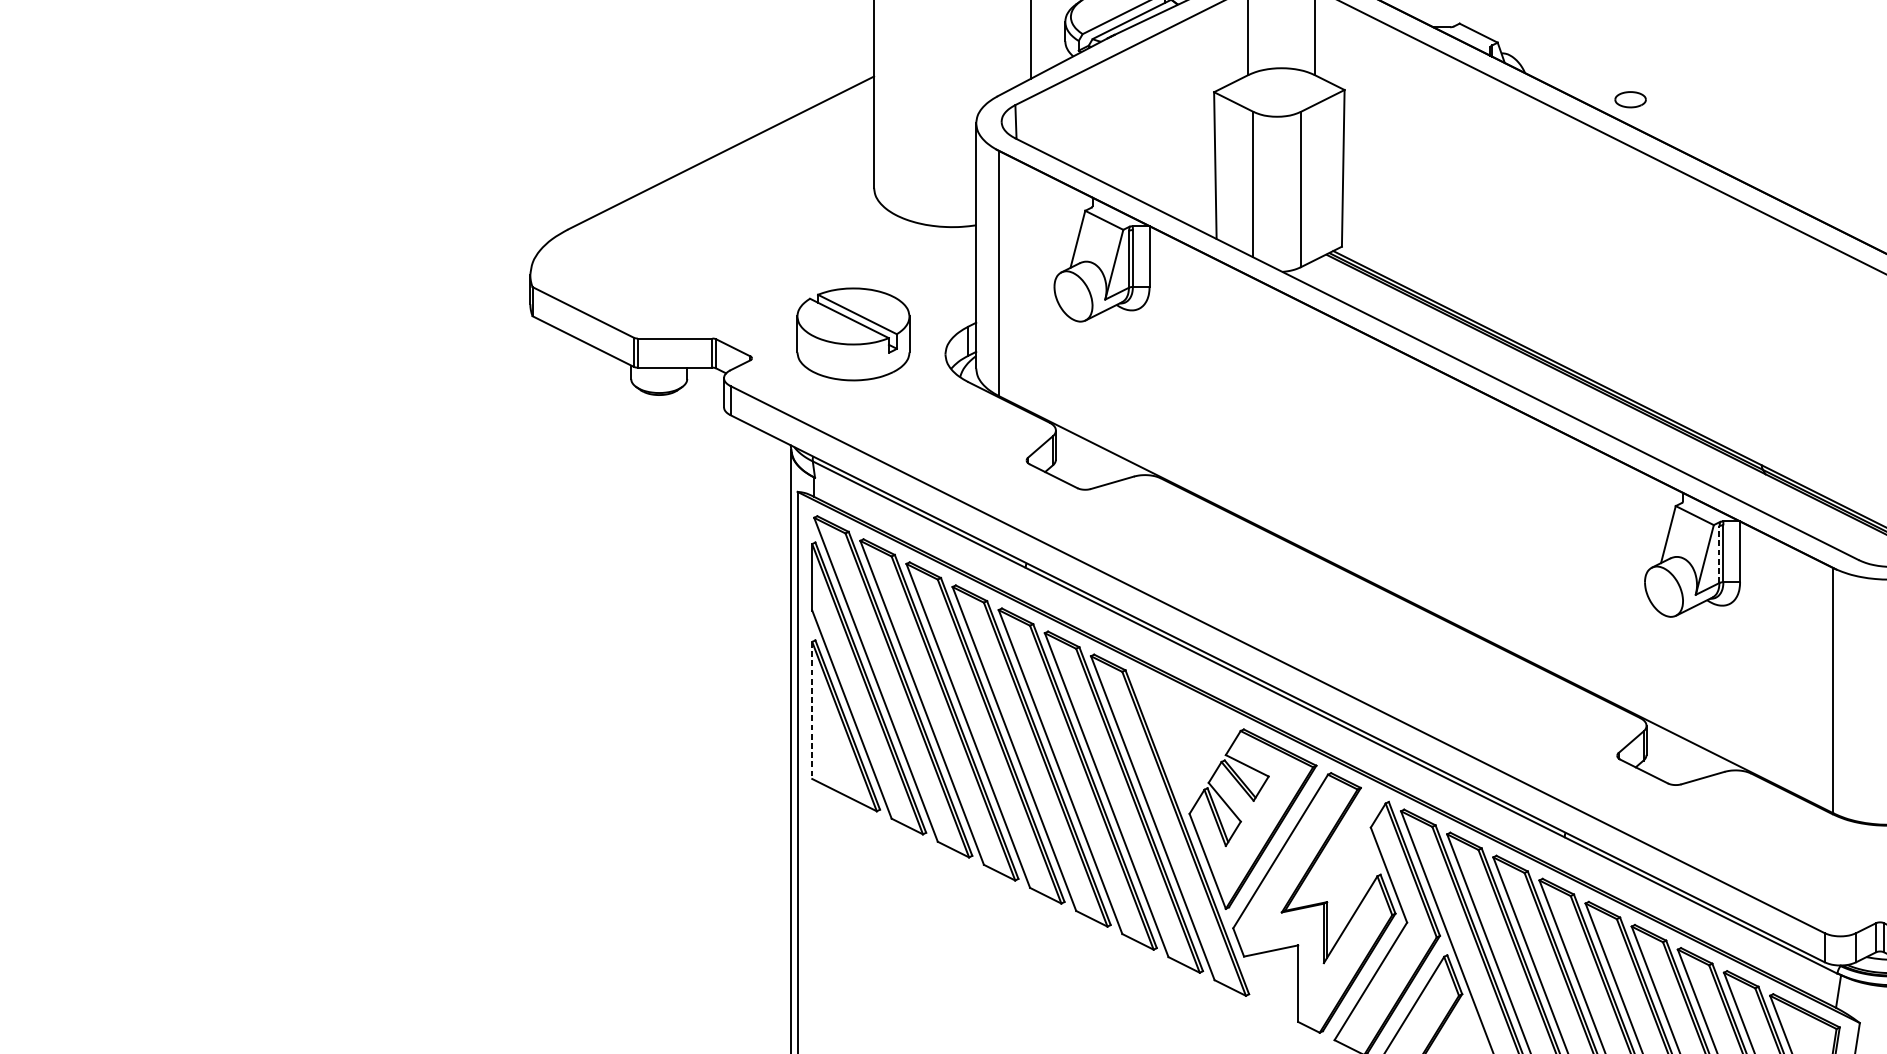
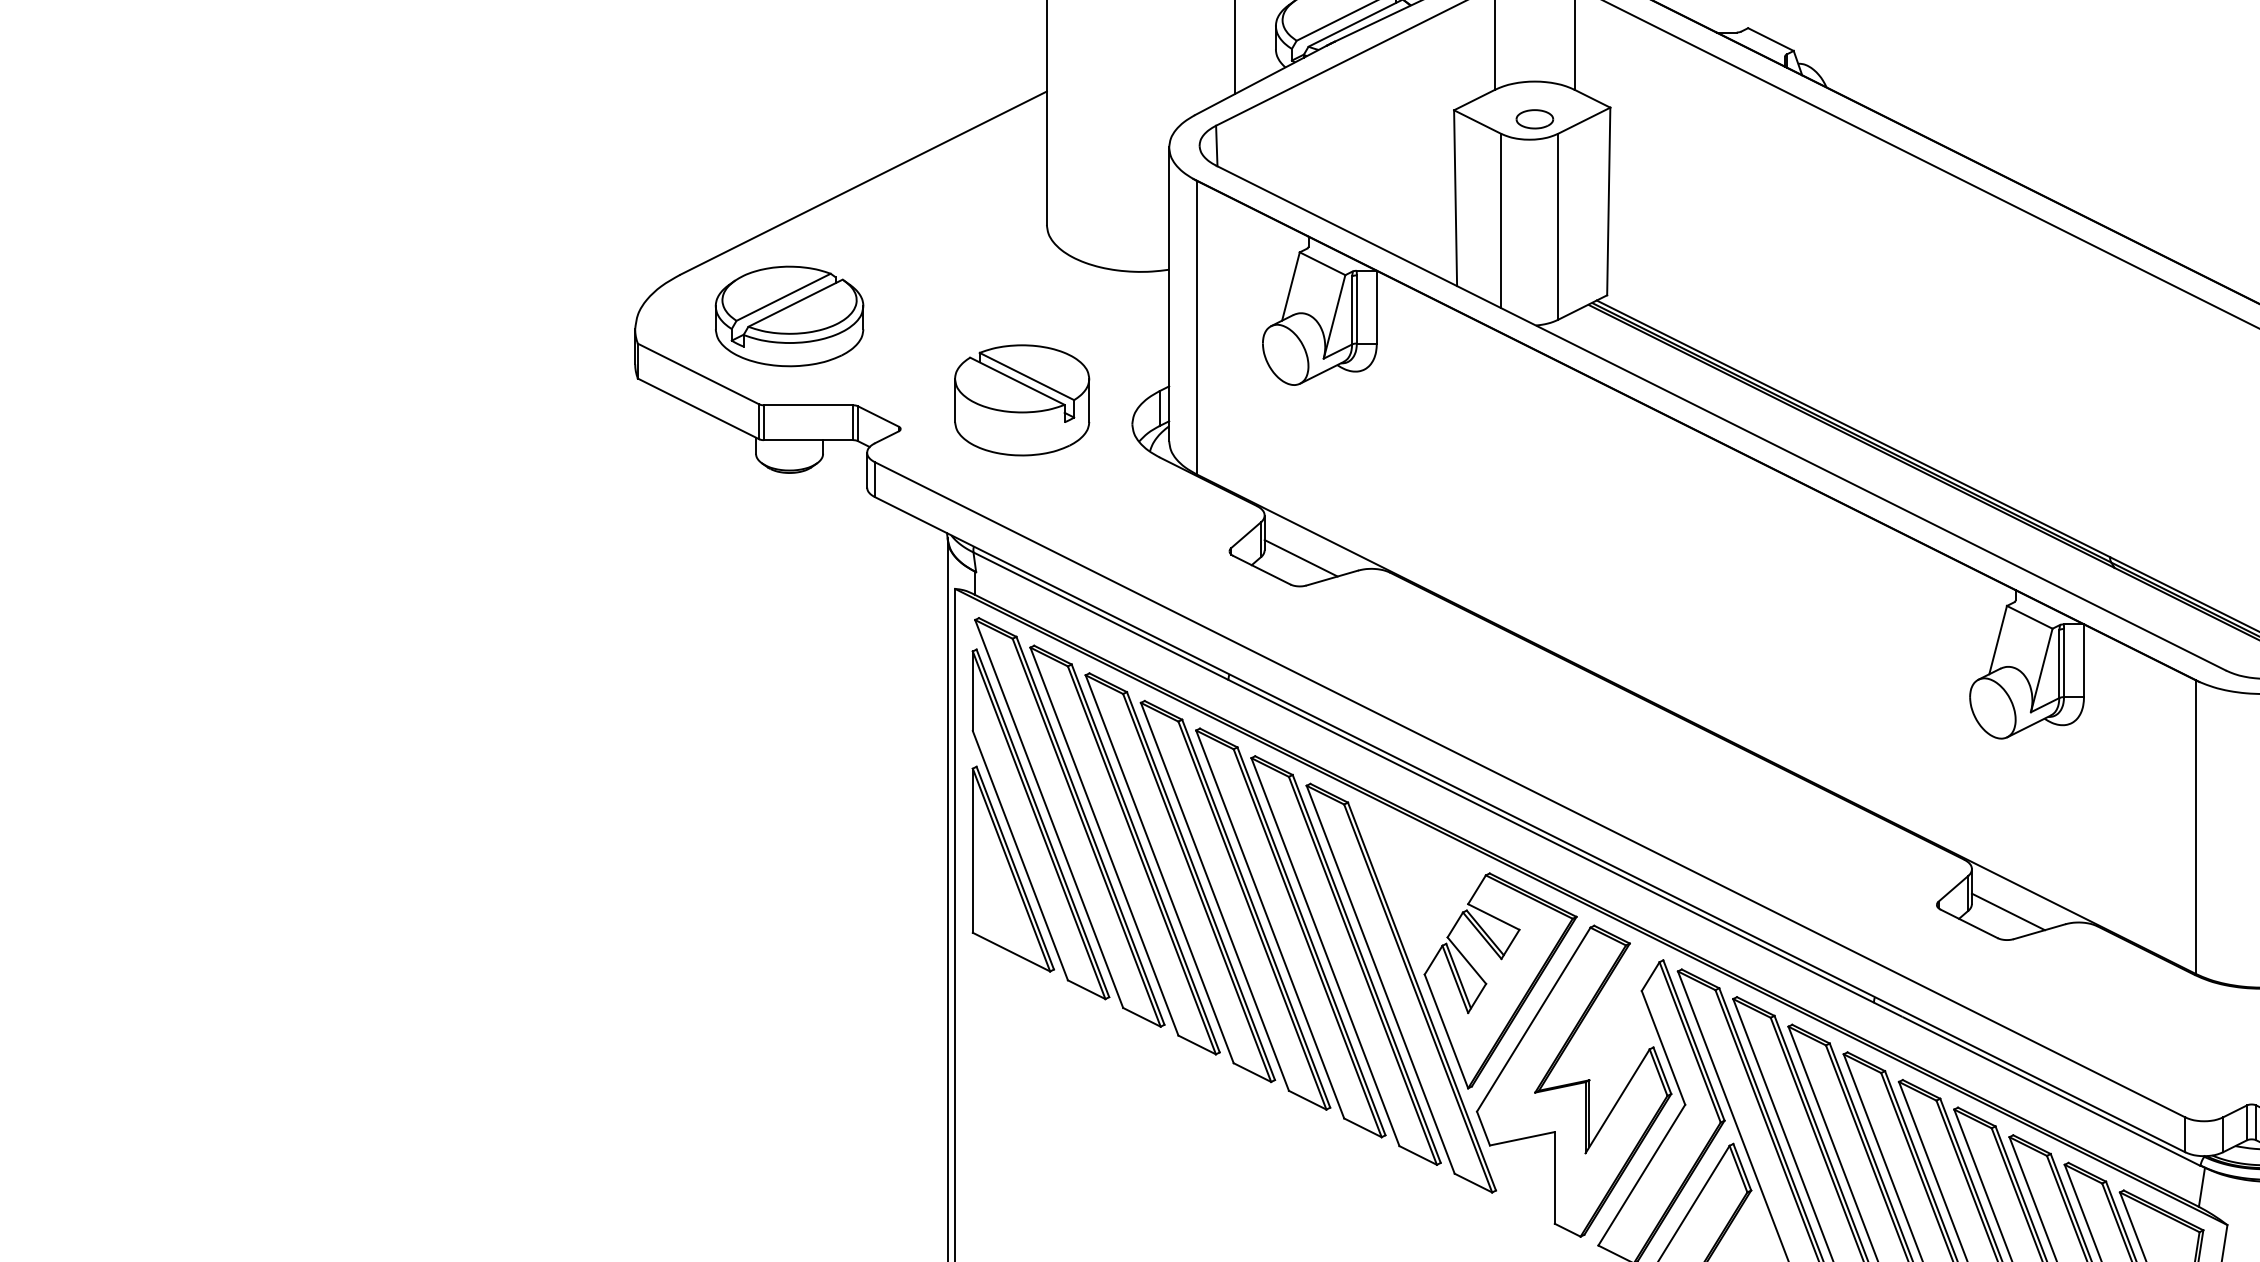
part: (1630, 99) -> (1534, 119), moved
part: (659, 264) -> (789, 316), added
line: (1085, 466) -> (1300, 558), added
line: (1719, 554) -> (2059, 663), dashed -> solid
line: (811, 711) -> (972, 851), dashed -> solid
line: (1676, 761) -> (2007, 911), added

